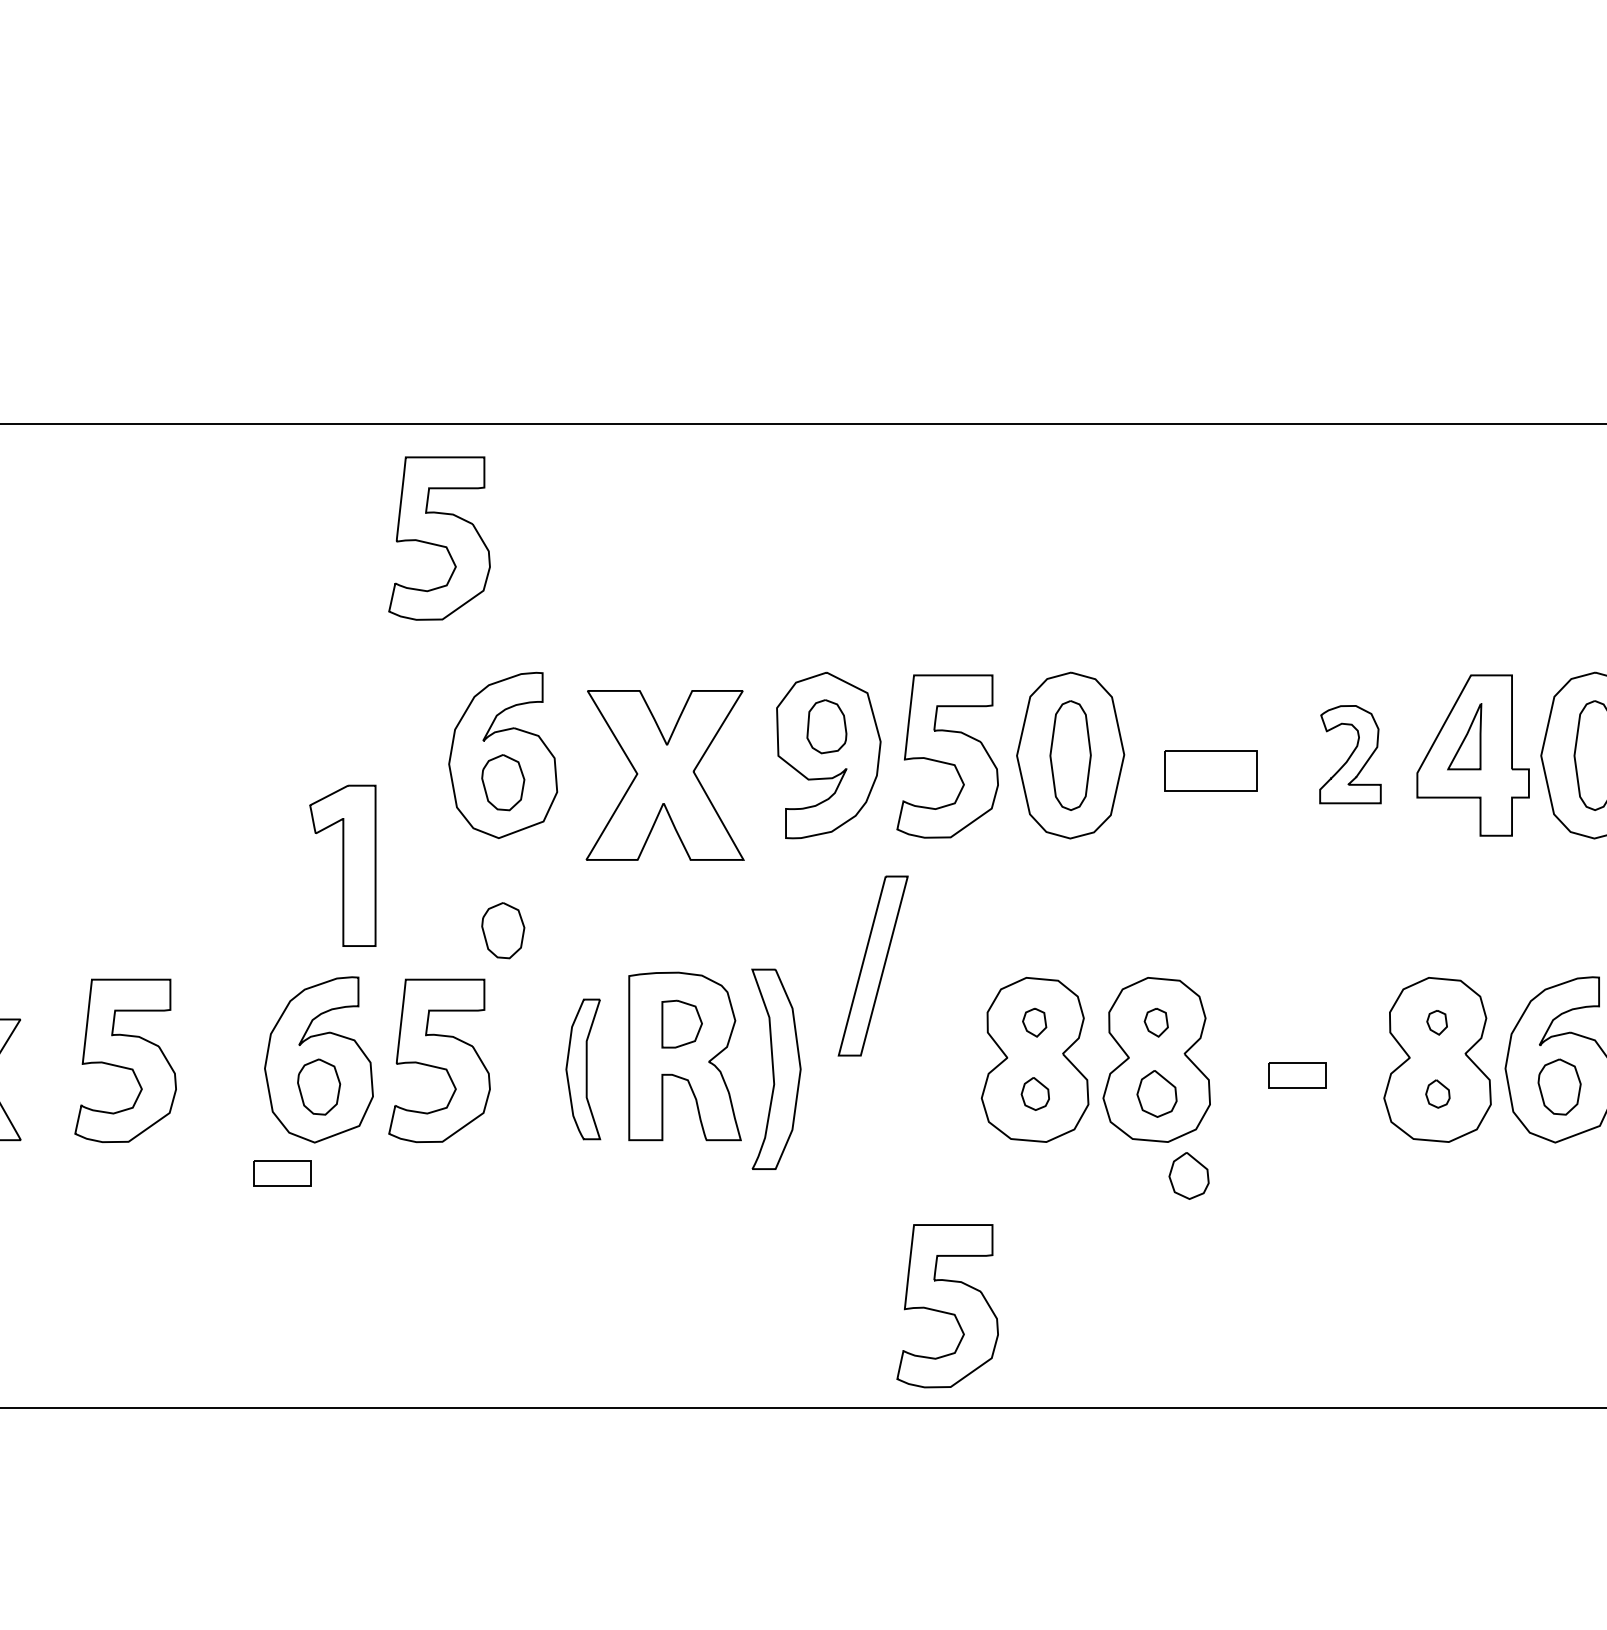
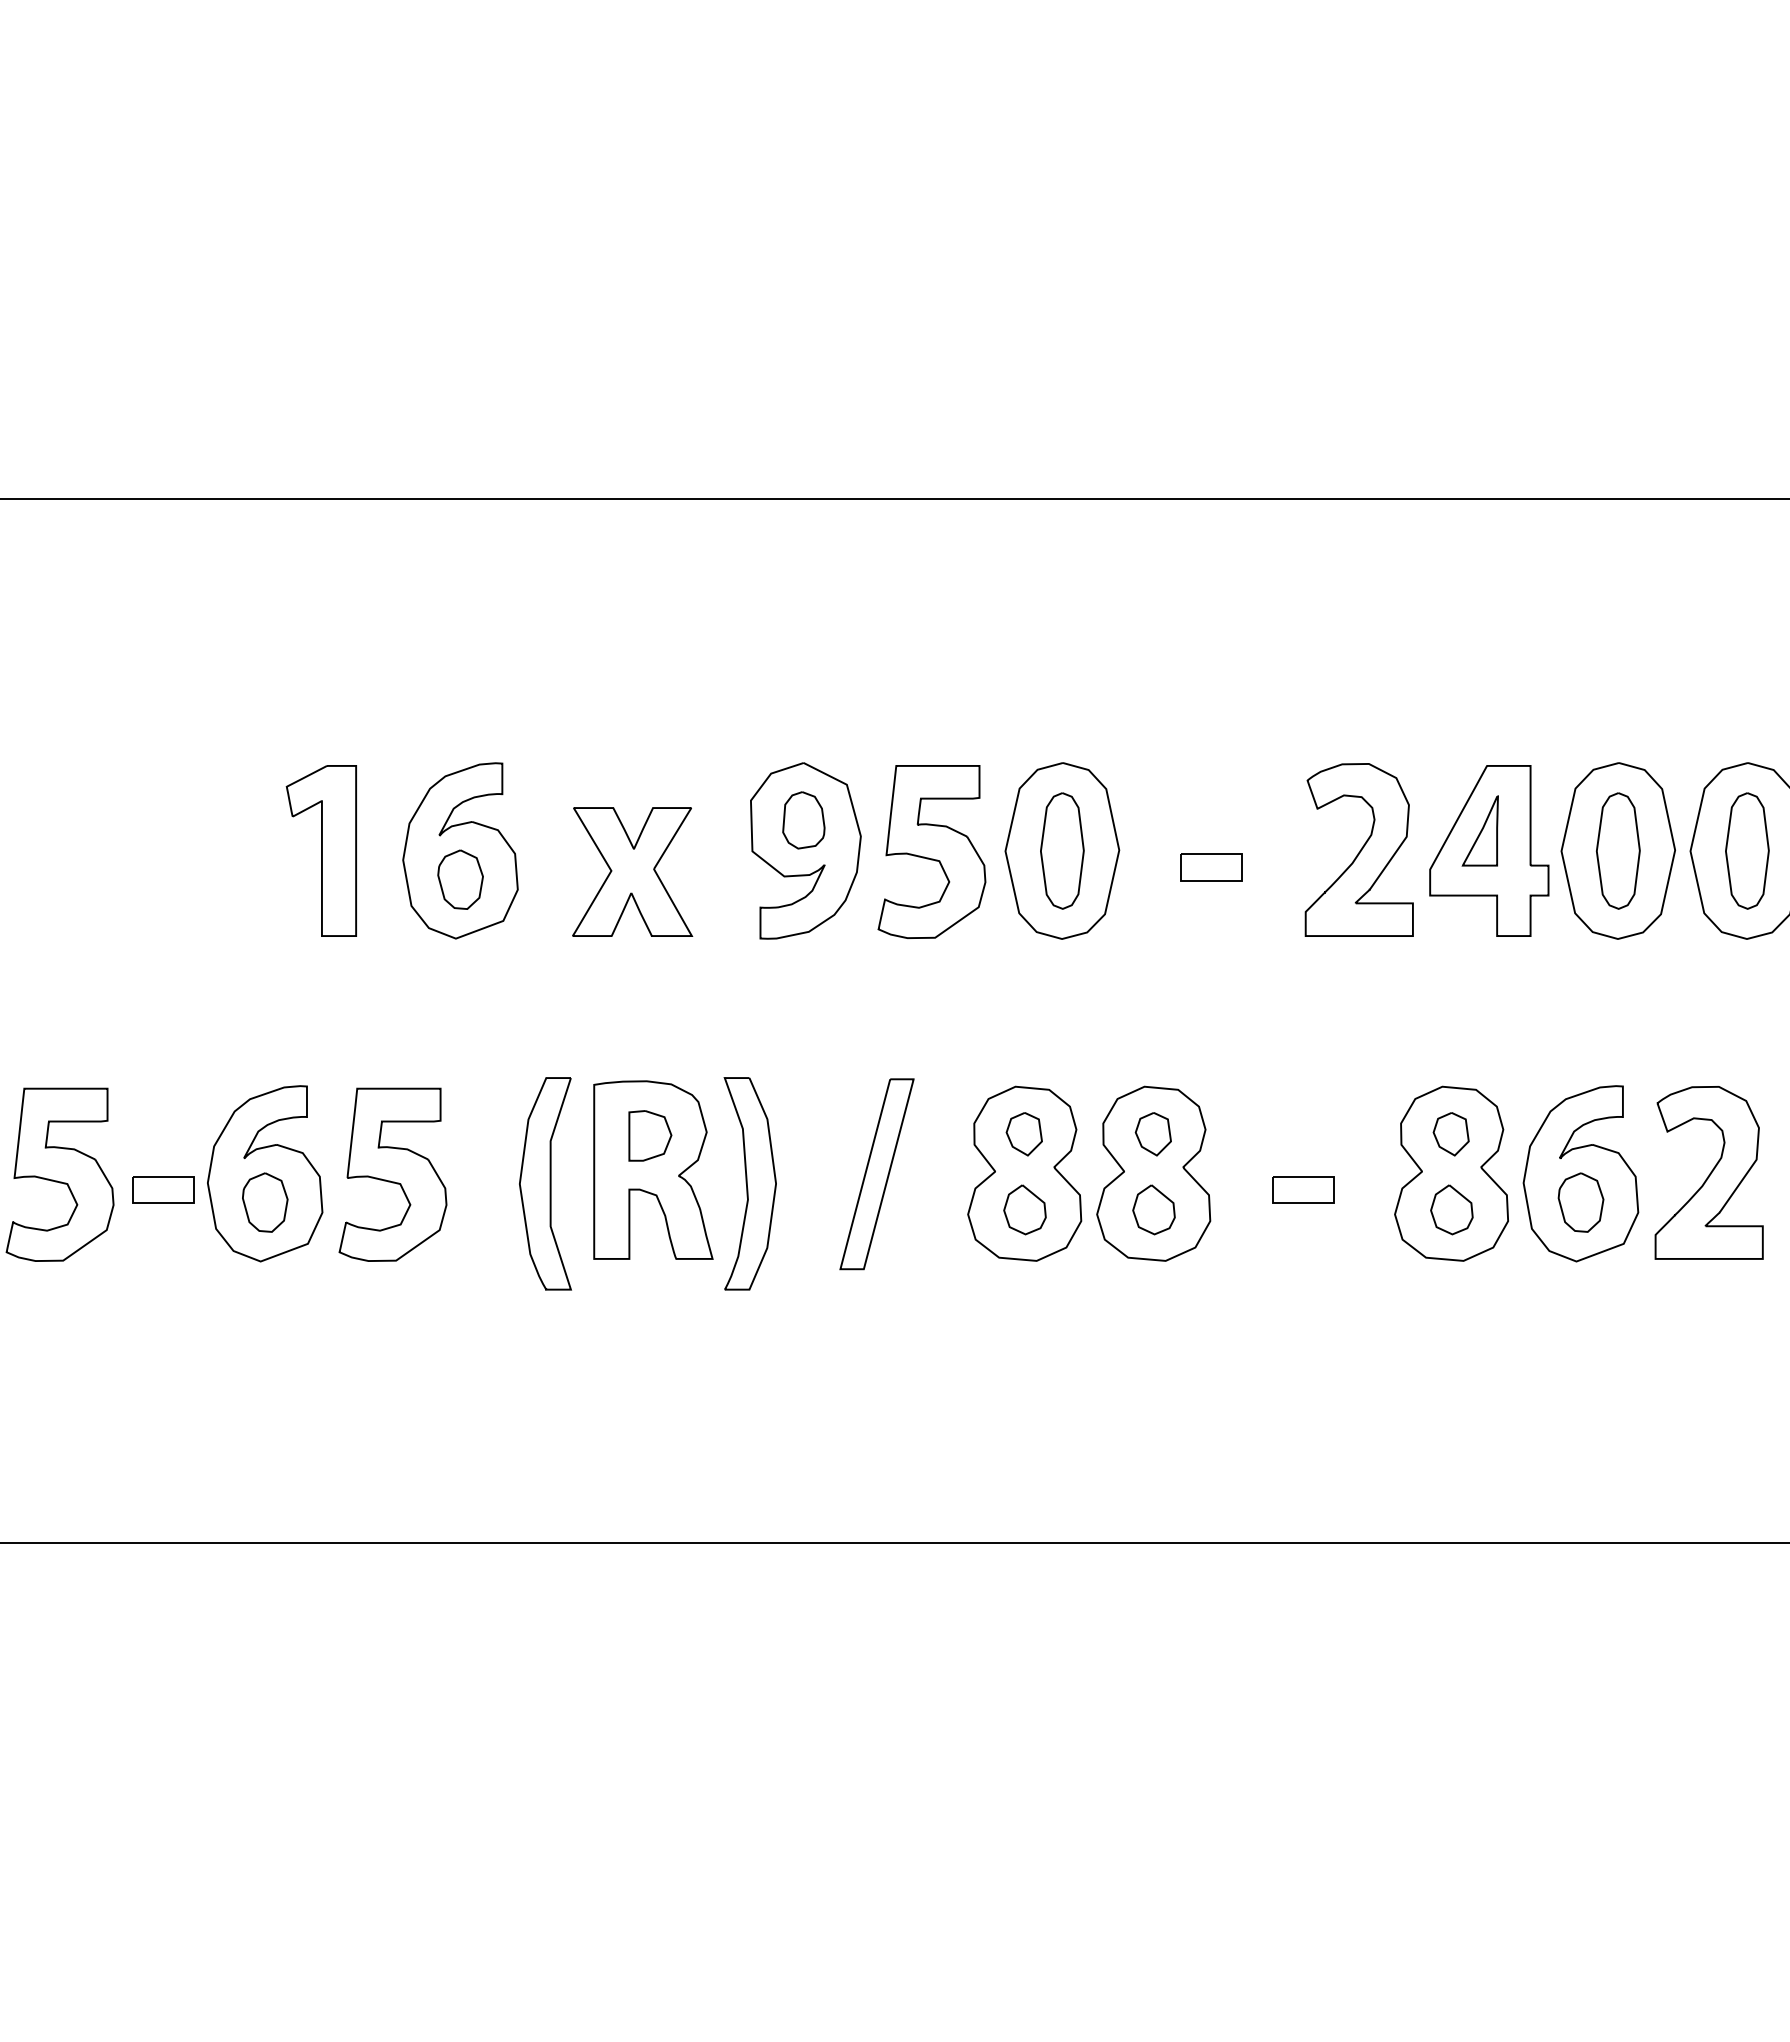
part: (439, 538) -> (392, 620), removed
part: (1349, 754) -> (1358, 849), size x1.67
part: (1211, 771) -> (1211, 867), size x0.62
part: (665, 774) -> (632, 871), size x0.71
part: (341, 865) -> (320, 850), moved
part: (503, 930) -> (460, 1036), removed
part: (872, 966) -> (876, 1174), moved
part: (1033, 1022) -> (1023, 1134), size x1.43
part: (1155, 1022) -> (1152, 1134), size x1.43
part: (1436, 1022) -> (1450, 1134), size x1.67
part: (583, 1069) -> (545, 1183), size x1.43
part: (1034, 1093) -> (1024, 1209), size x1.43
part: (1437, 1093) -> (1451, 1209), size x1.67
part: (282, 1172) -> (163, 1189), moved
part: (1188, 1175) -> (1187, 1296), removed
part: (947, 1305) -> (931, 1434), removed

